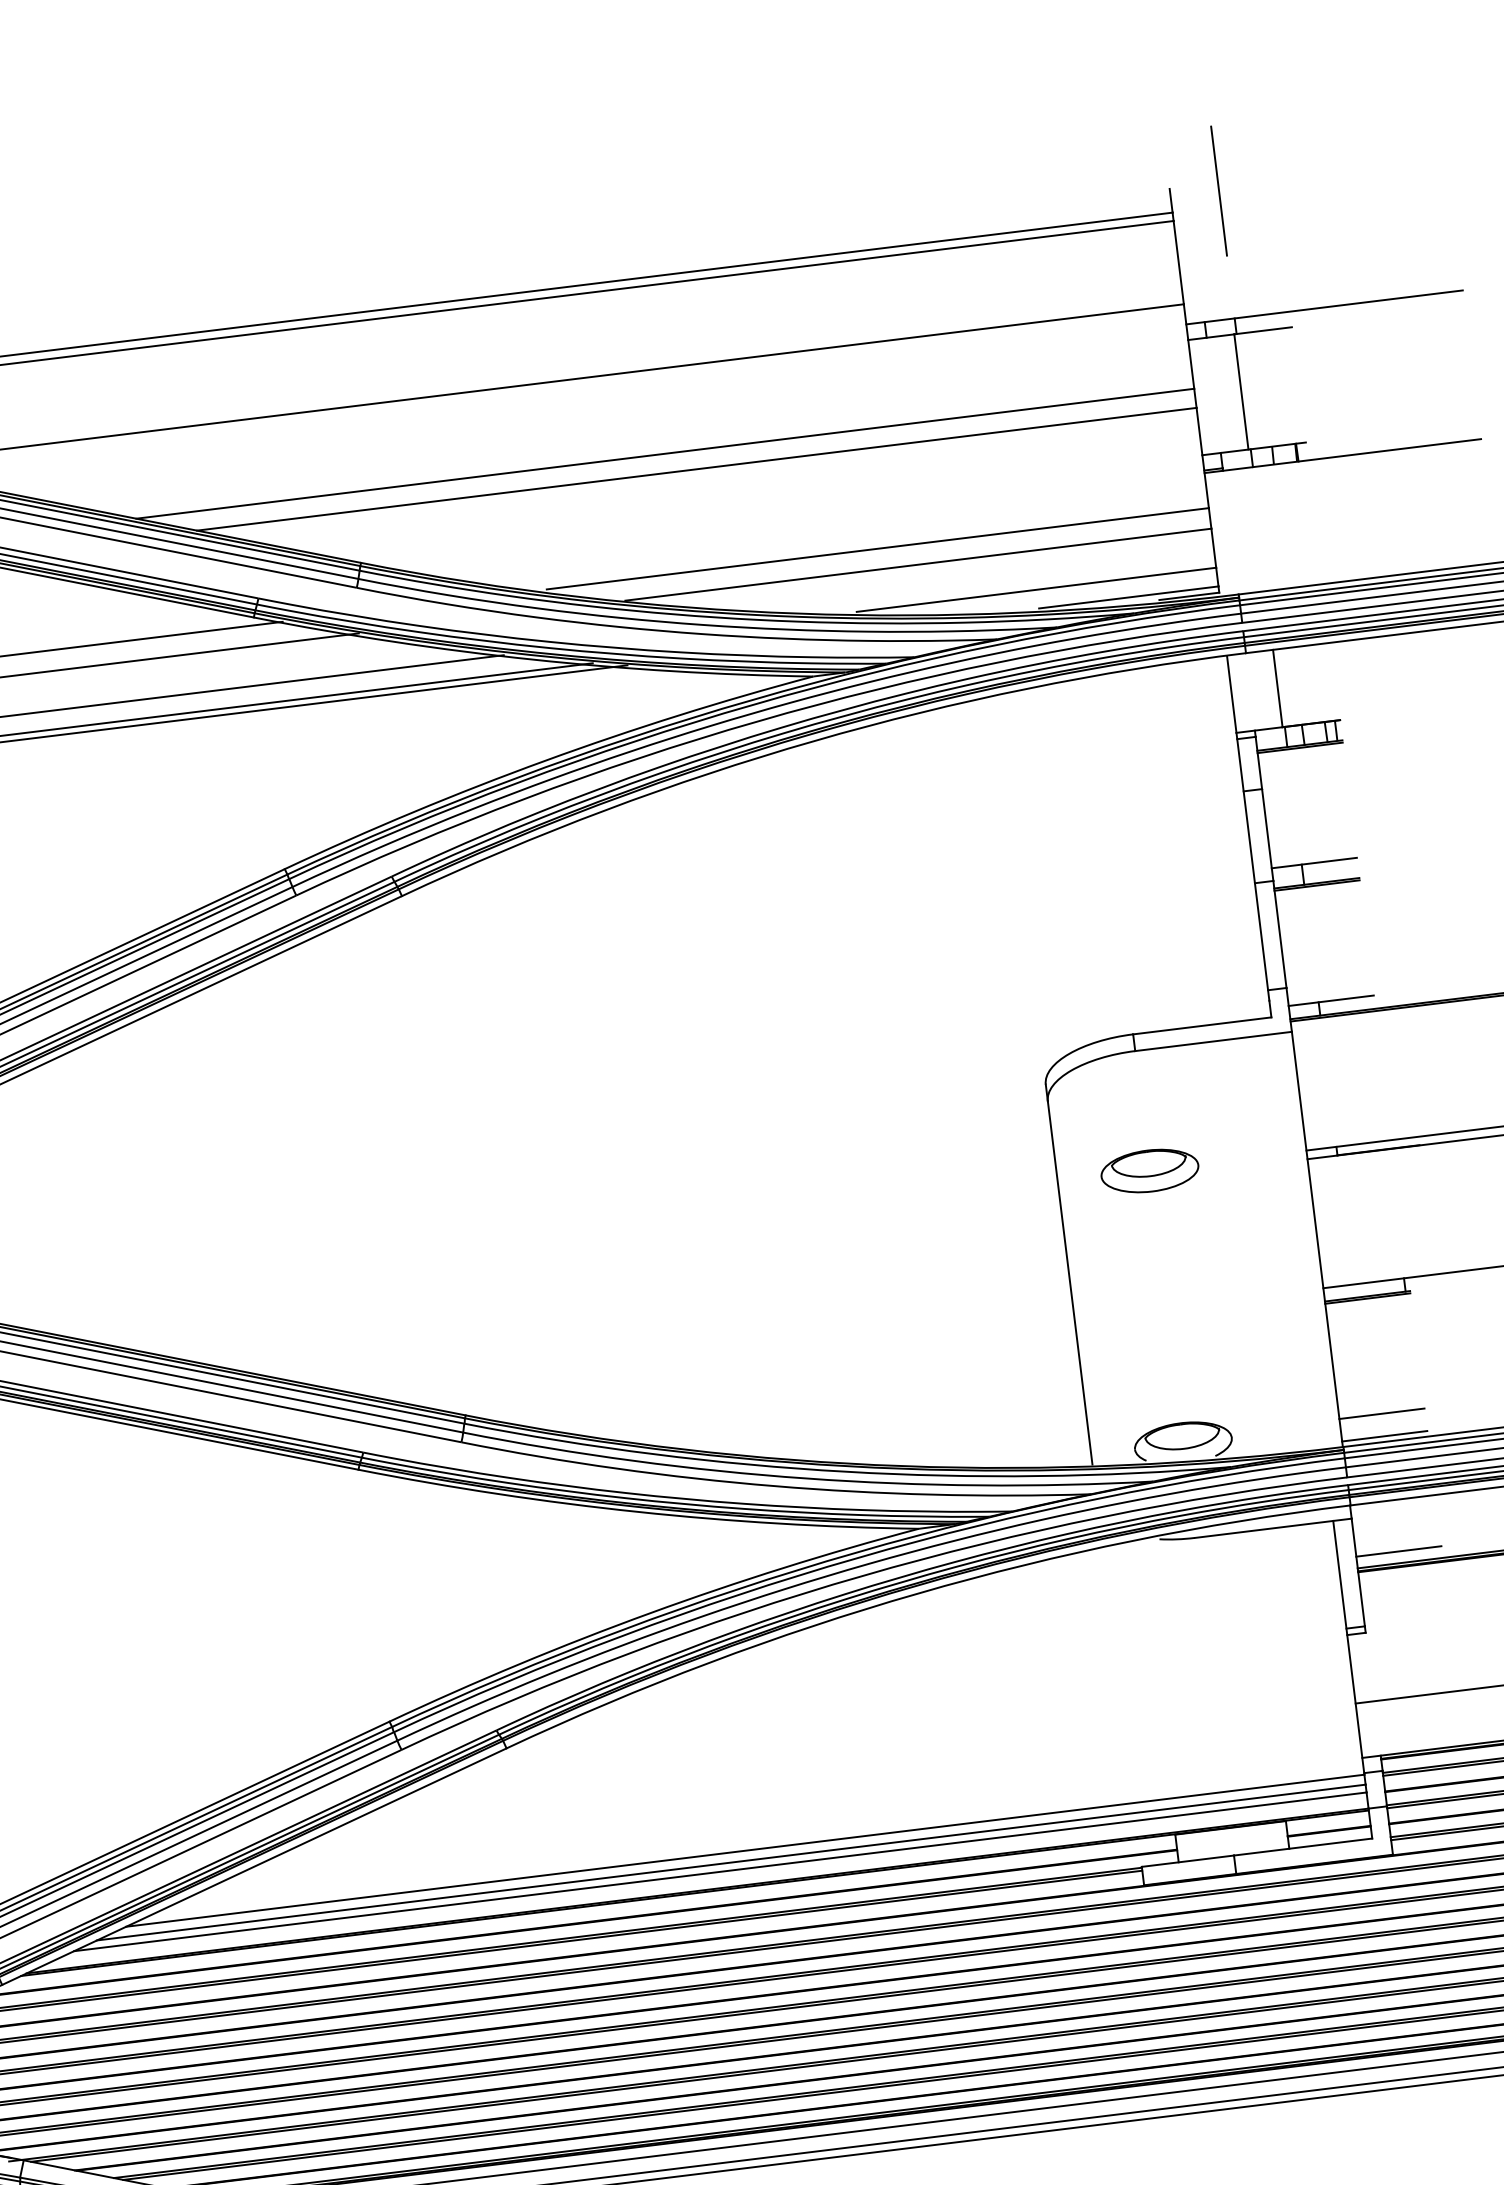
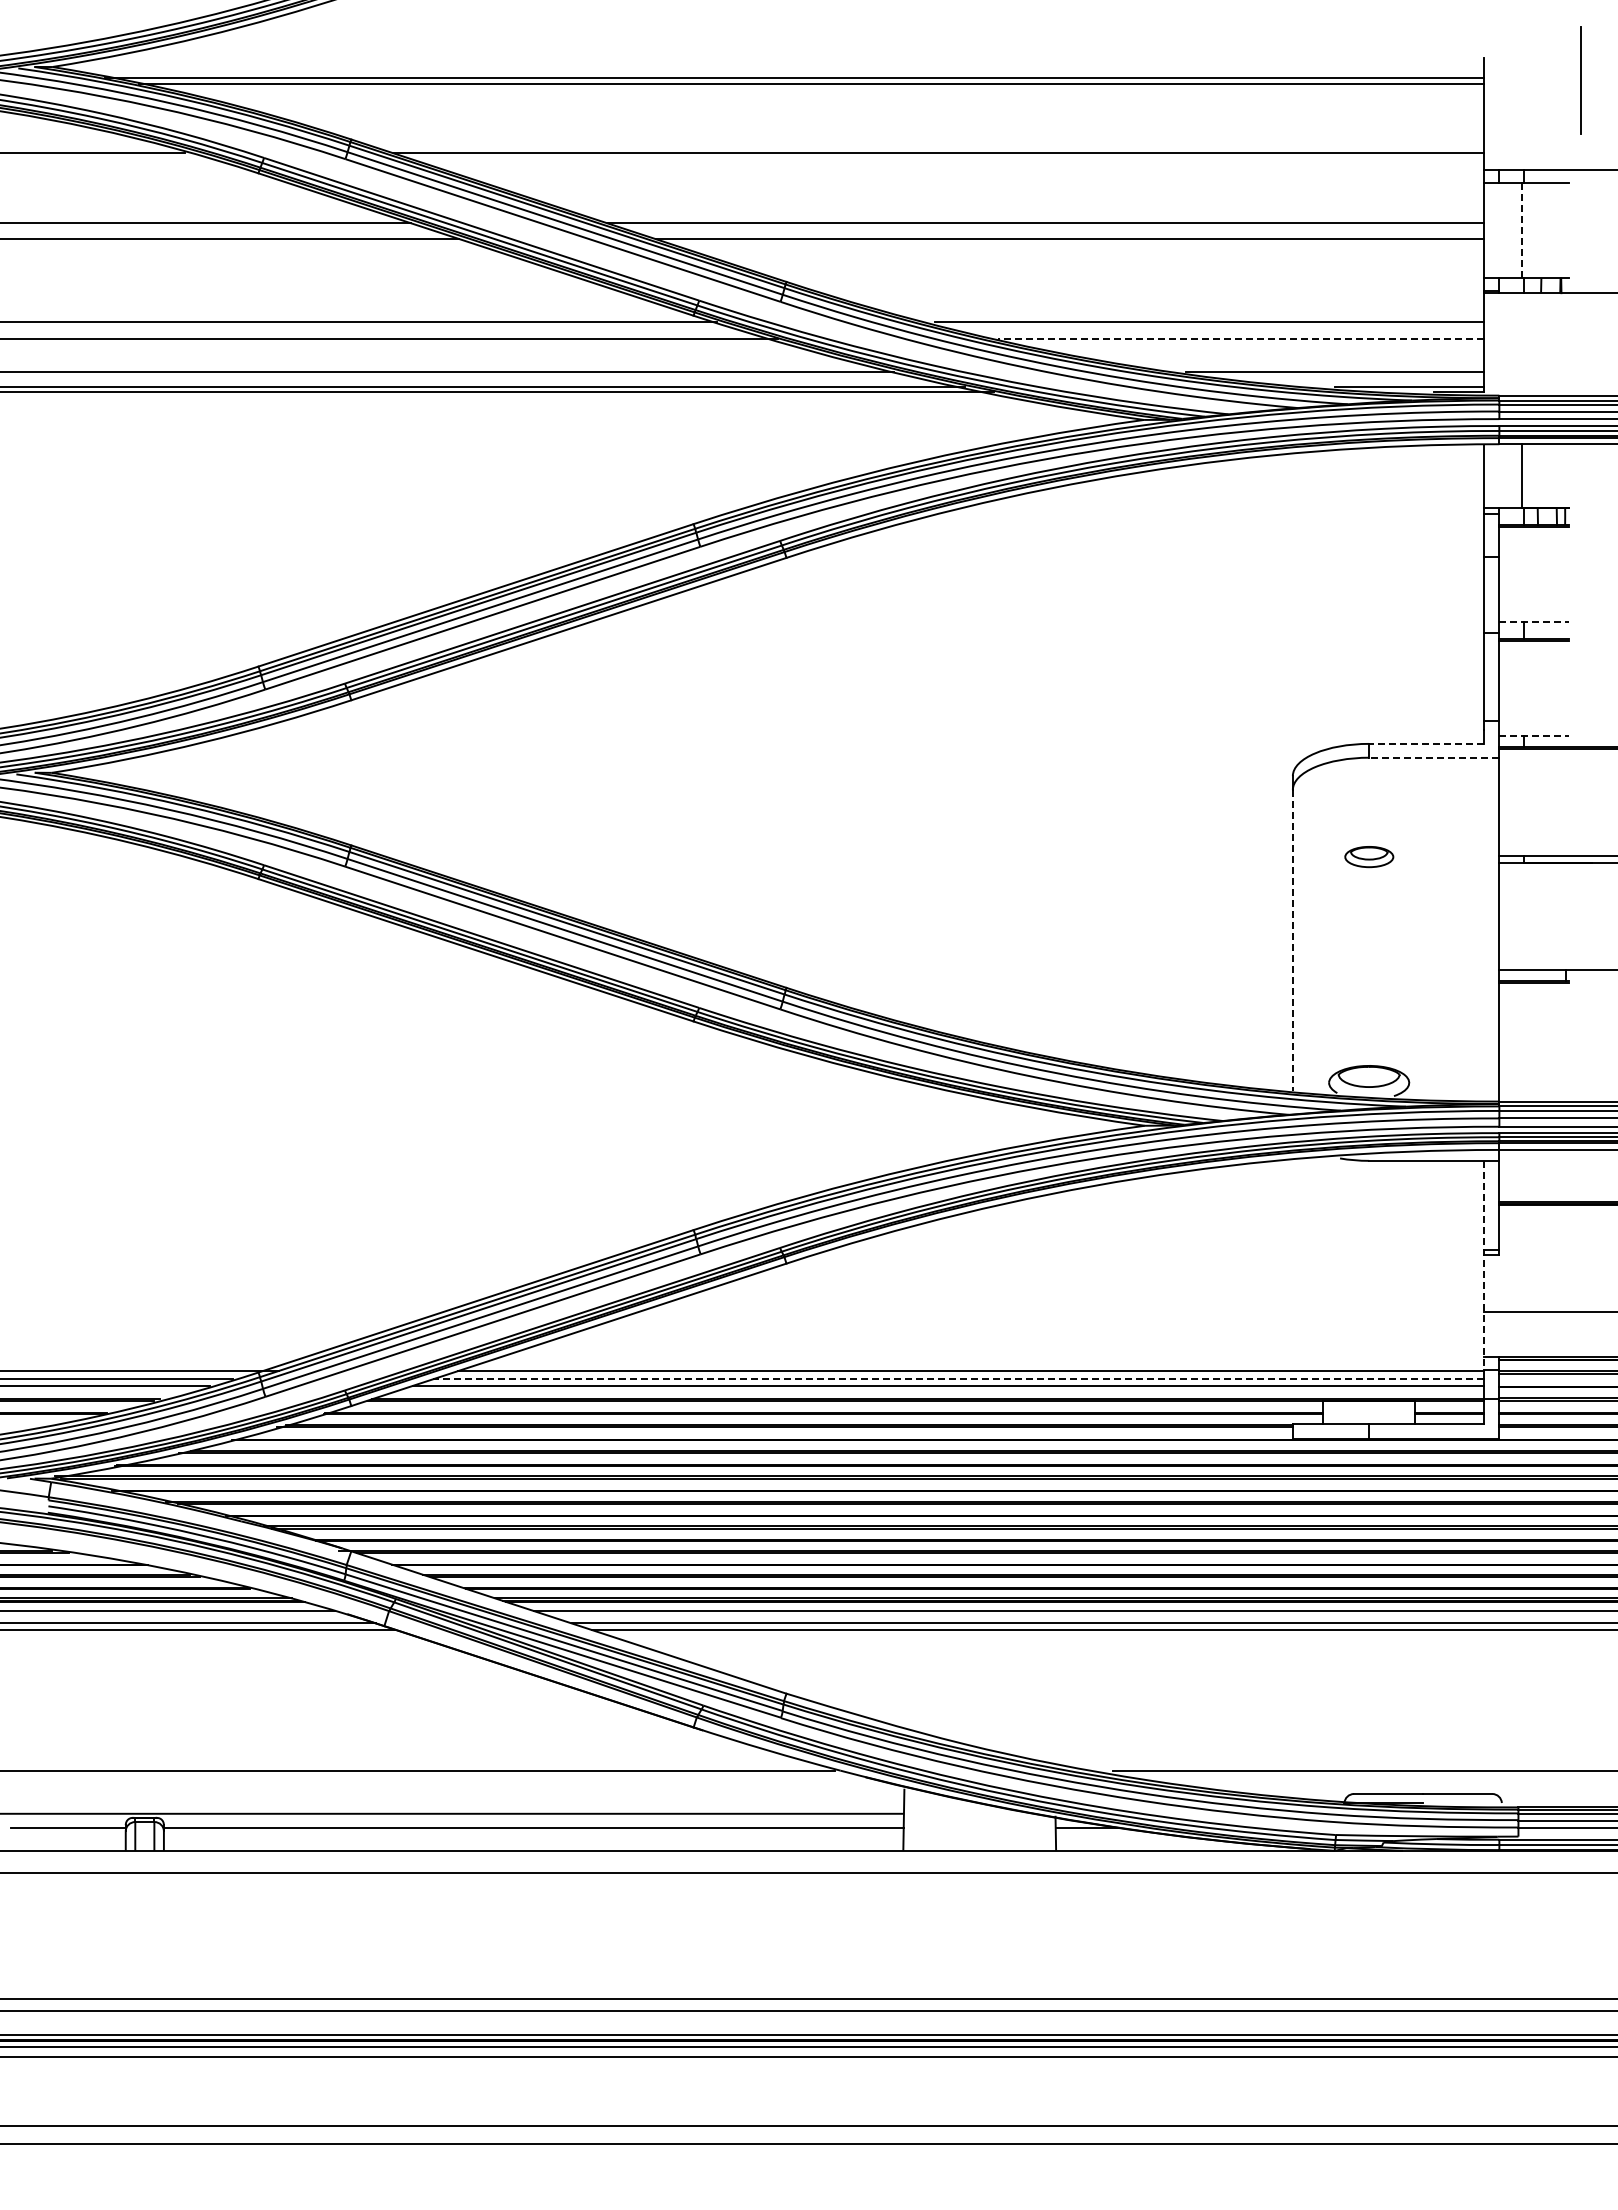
line: (1218, 191) -> (1580, 80), moved
line: (1241, 391) -> (1521, 230), solid -> dashed
line: (917, 565) -> (1240, 339), solid -> dashed
line: (1314, 863) -> (1534, 622), solid -> dashed
line: (1331, 1000) -> (1534, 736), solid -> dashed
line: (1201, 1025) -> (1425, 743), solid -> dashed
line: (1214, 1041) -> (1434, 757), solid -> dashed
part: (1150, 1170) -> (1369, 856), size x0.6
line: (1069, 1283) -> (1292, 940), solid -> dashed
line: (1381, 1414) -> (1533, 1078), removed
line: (1383, 1435) -> (1533, 1096), removed
line: (1398, 1551) -> (1533, 1192), removed
line: (1348, 1648) -> (1483, 1266), solid -> dashed
line: (730, 1862) -> (957, 1379), solid -> dashed

